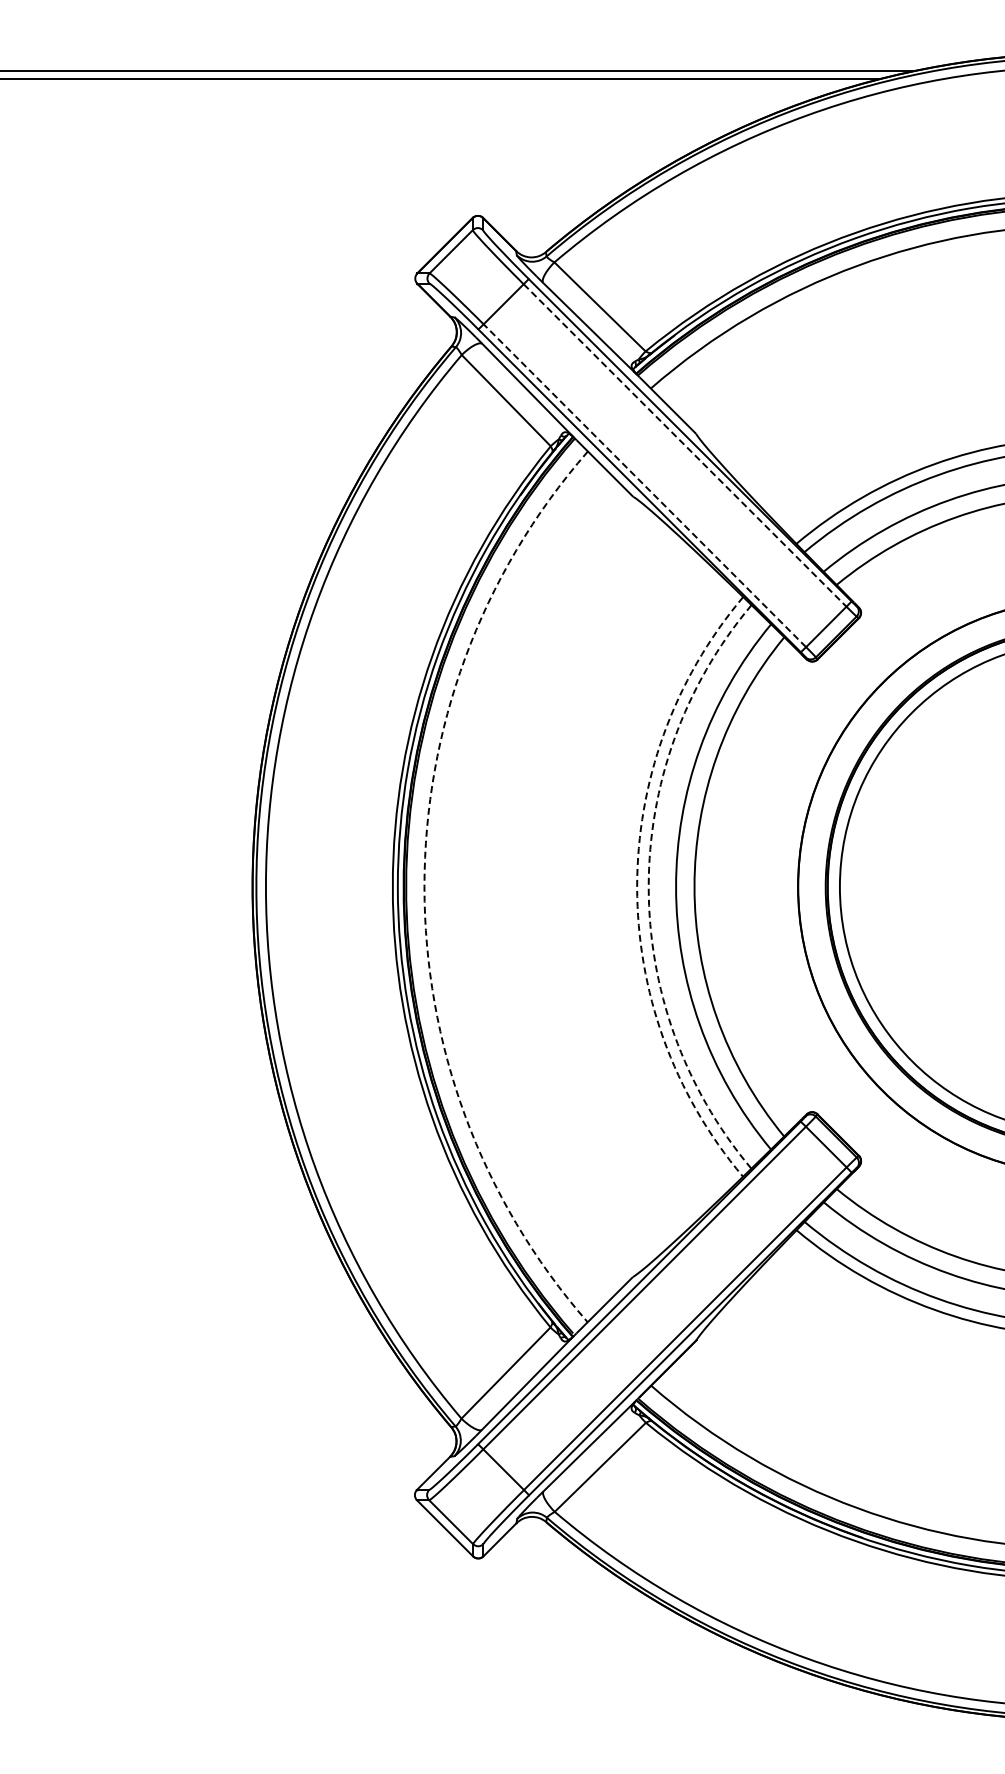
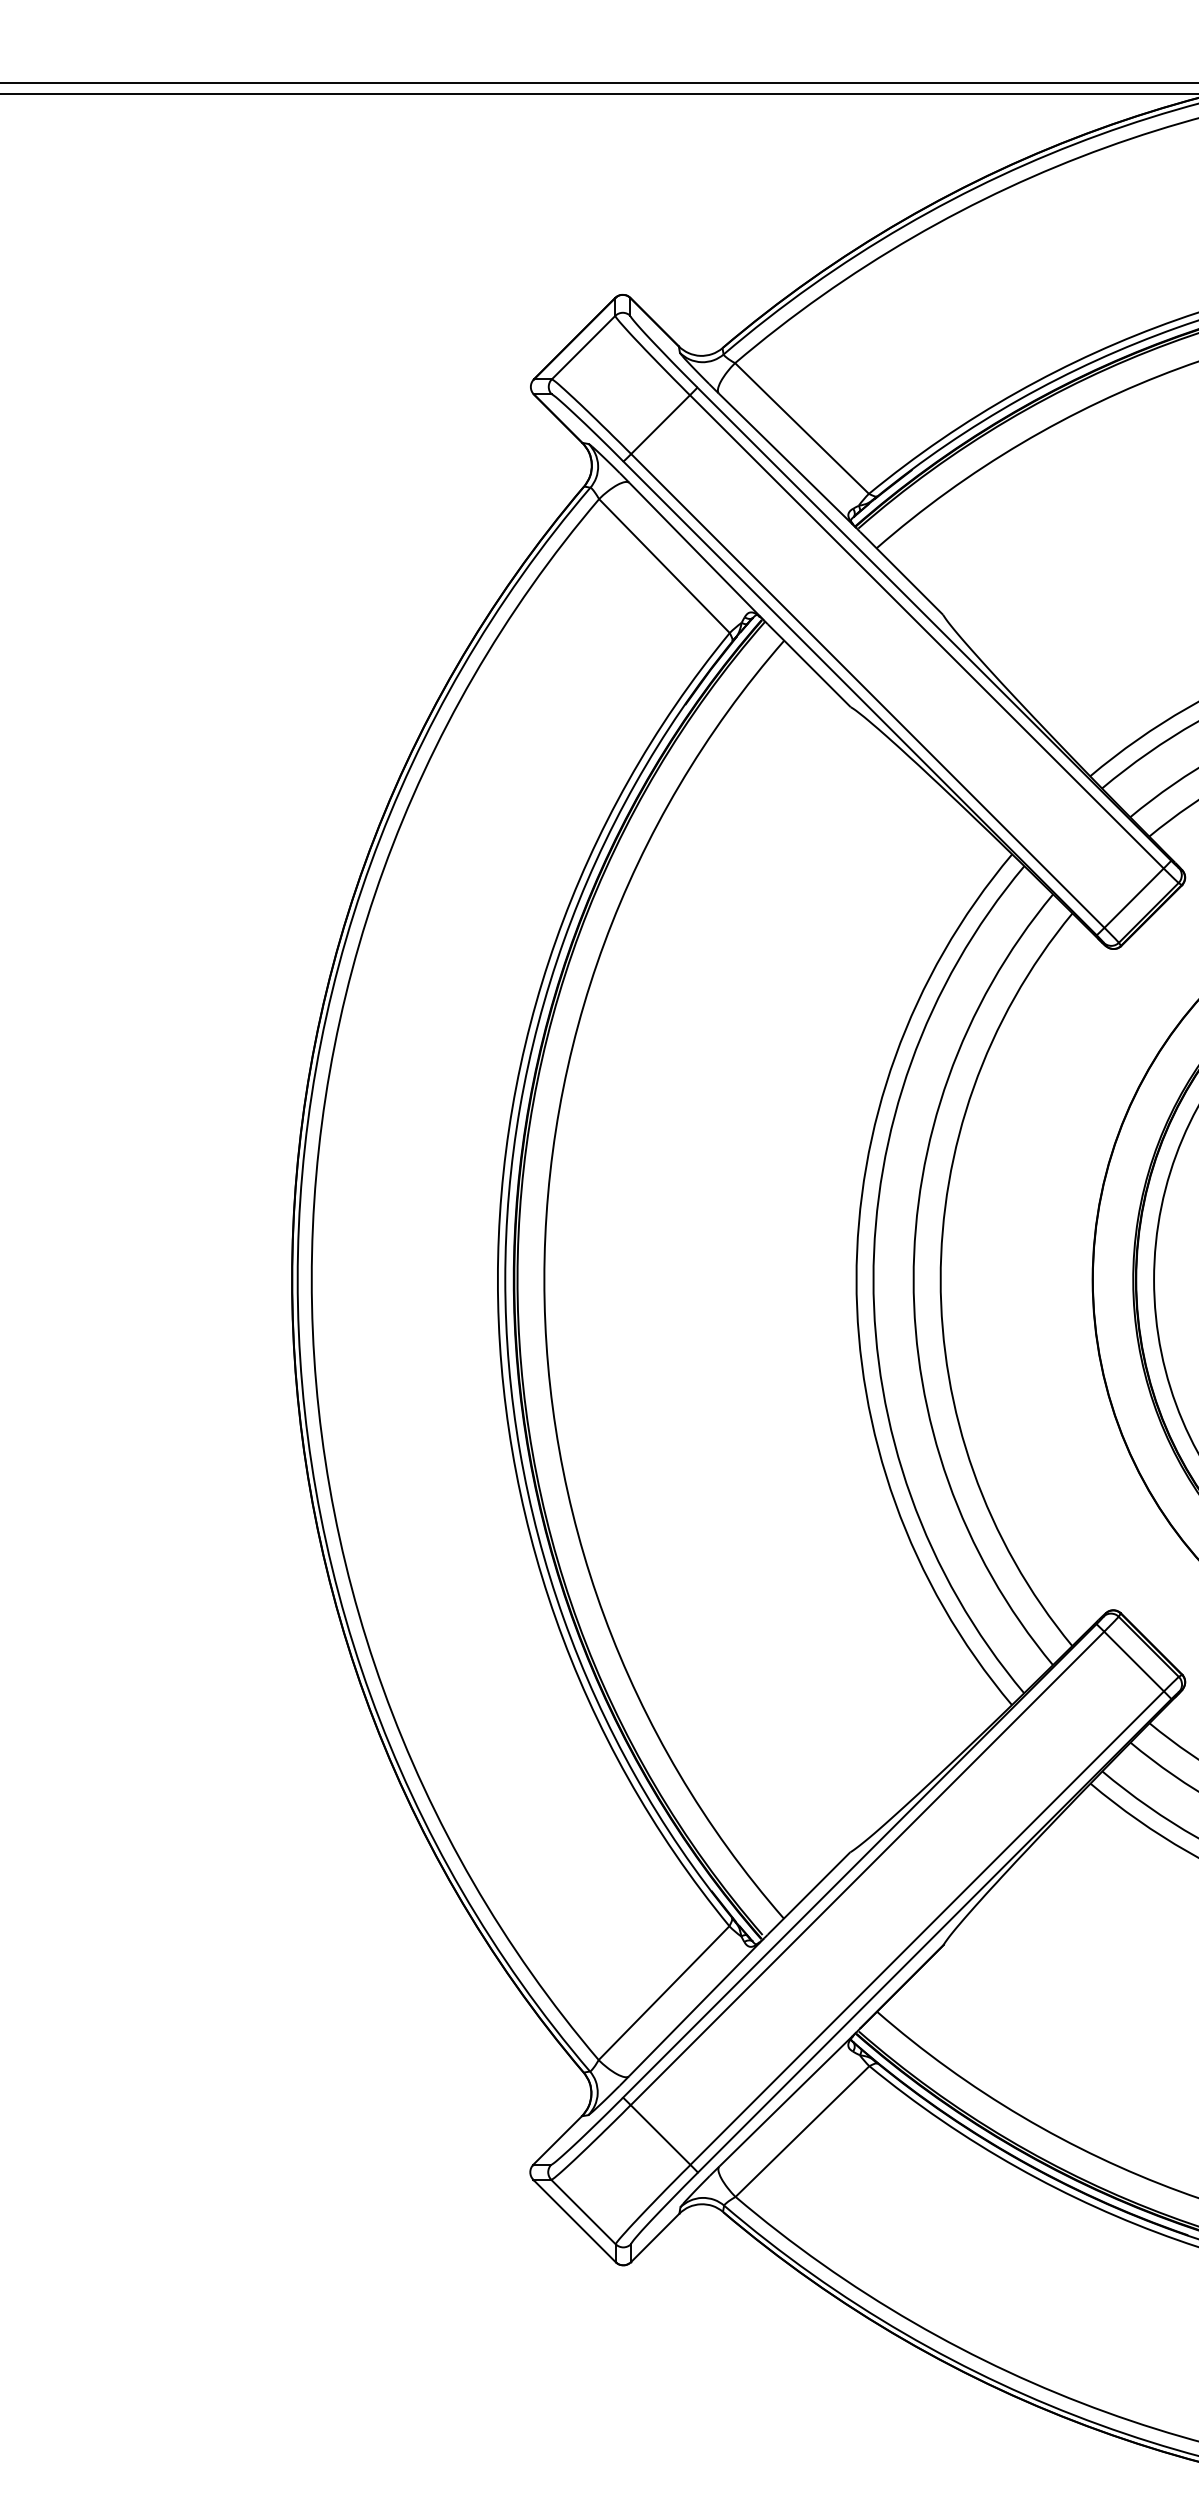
line: (685, 445) -> (927, 631), dashed -> solid
line: (644, 485) -> (867, 690), dashed -> solid
arc: (424, 886) -> (544, 1279), dashed -> solid
arc: (637, 886) -> (857, 1279), dashed -> solid
arc: (648, 886) -> (873, 1279), dashed -> solid

